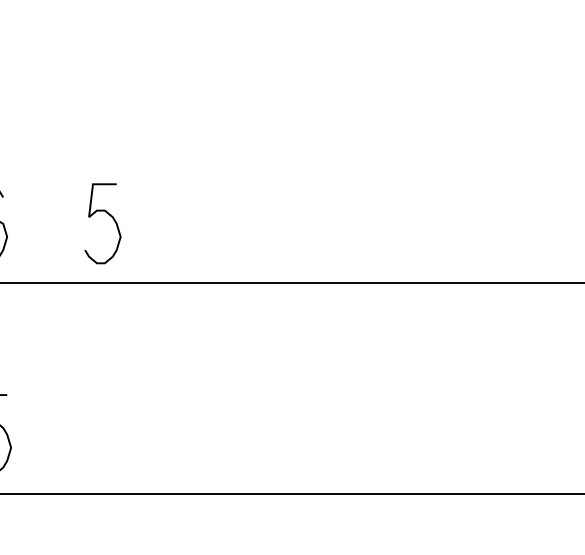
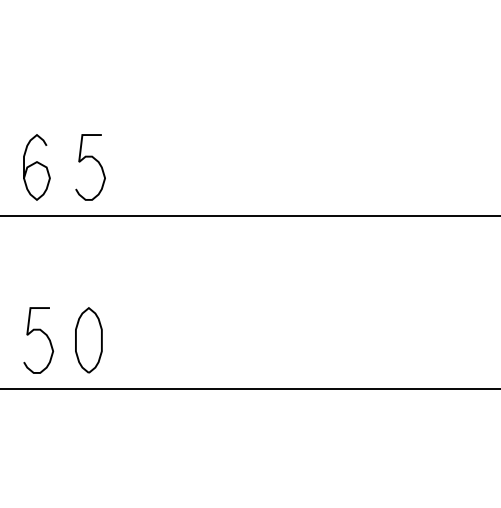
part: (110, 216) -> (96, 161), moved
part: (54, 434) -> (88, 340), added

